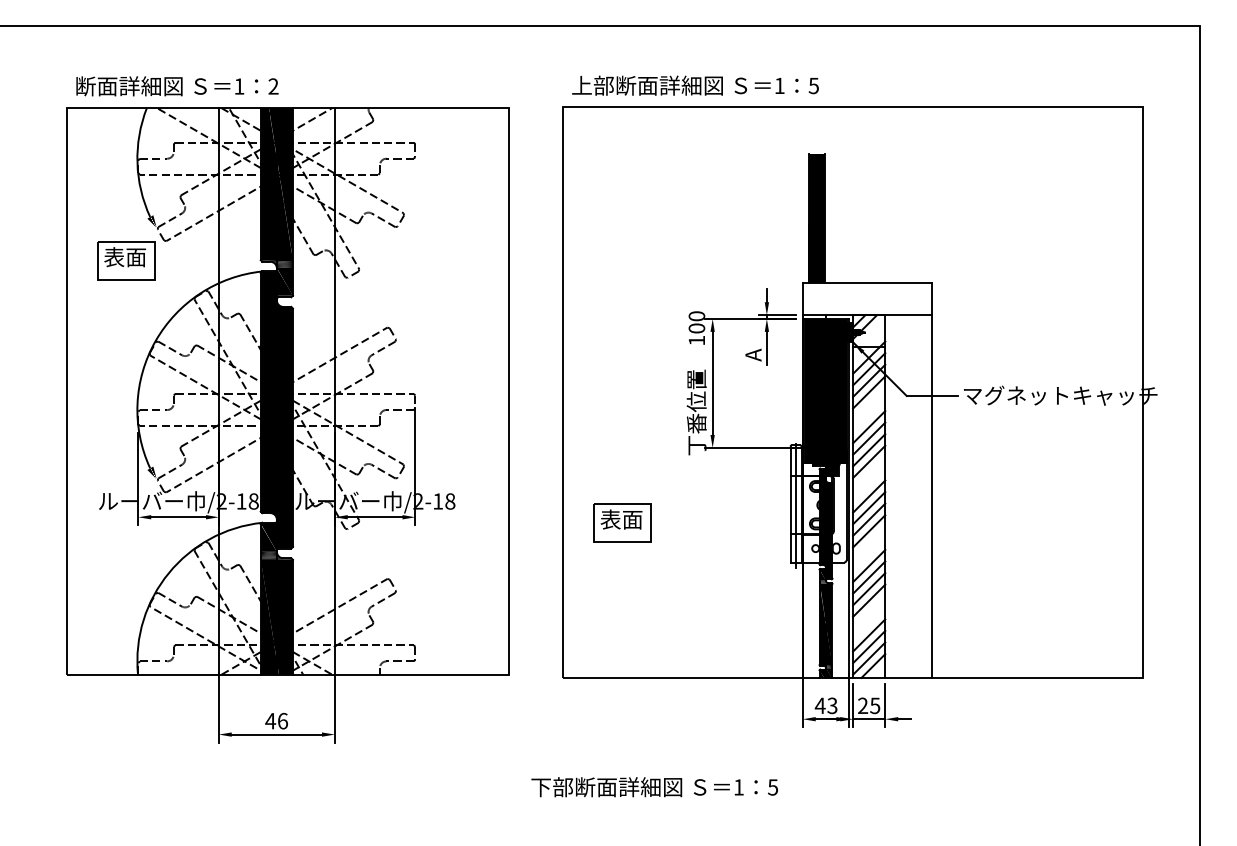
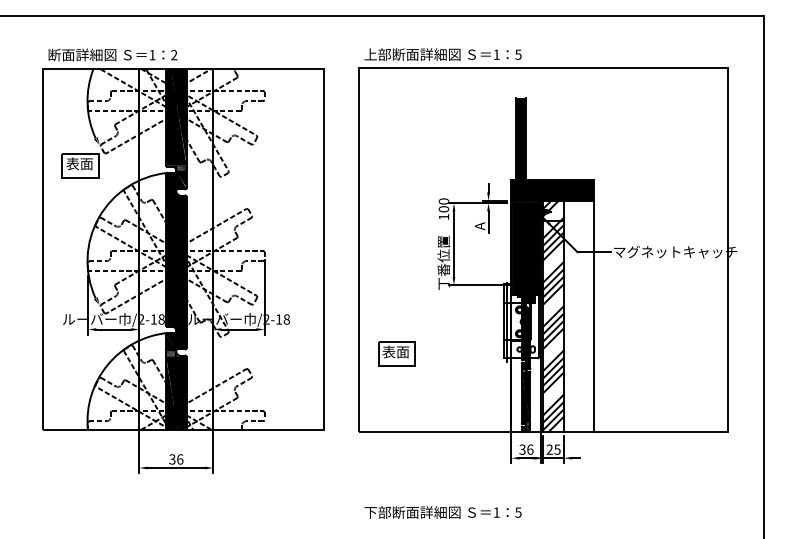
fill: (867, 298) -> (552, 190), added
part: (622, 521) -> (396, 353), moved
text: (826, 705) -> (526, 449), 43 -> 36
text: (270, 721) -> (172, 459), 46 -> 36
text: (653, 787) -> (442, 512), moved

